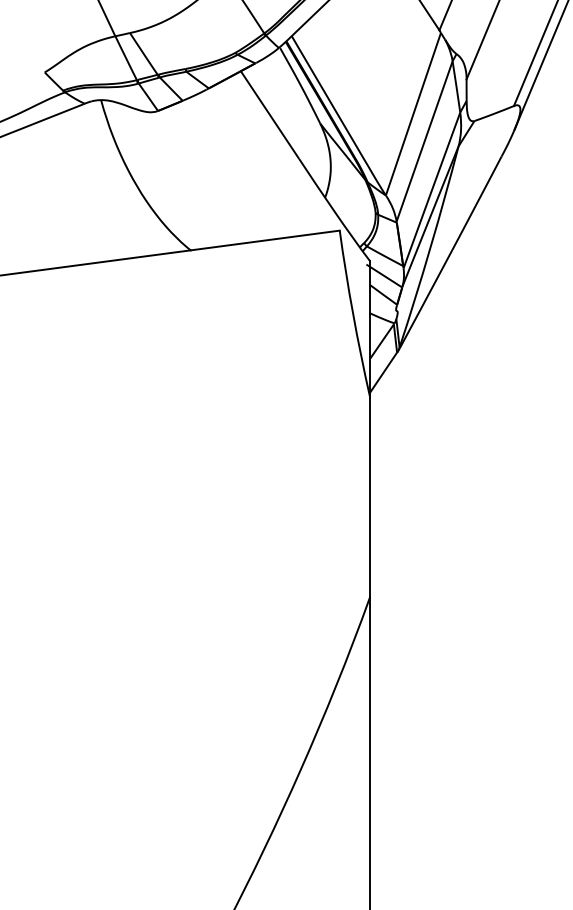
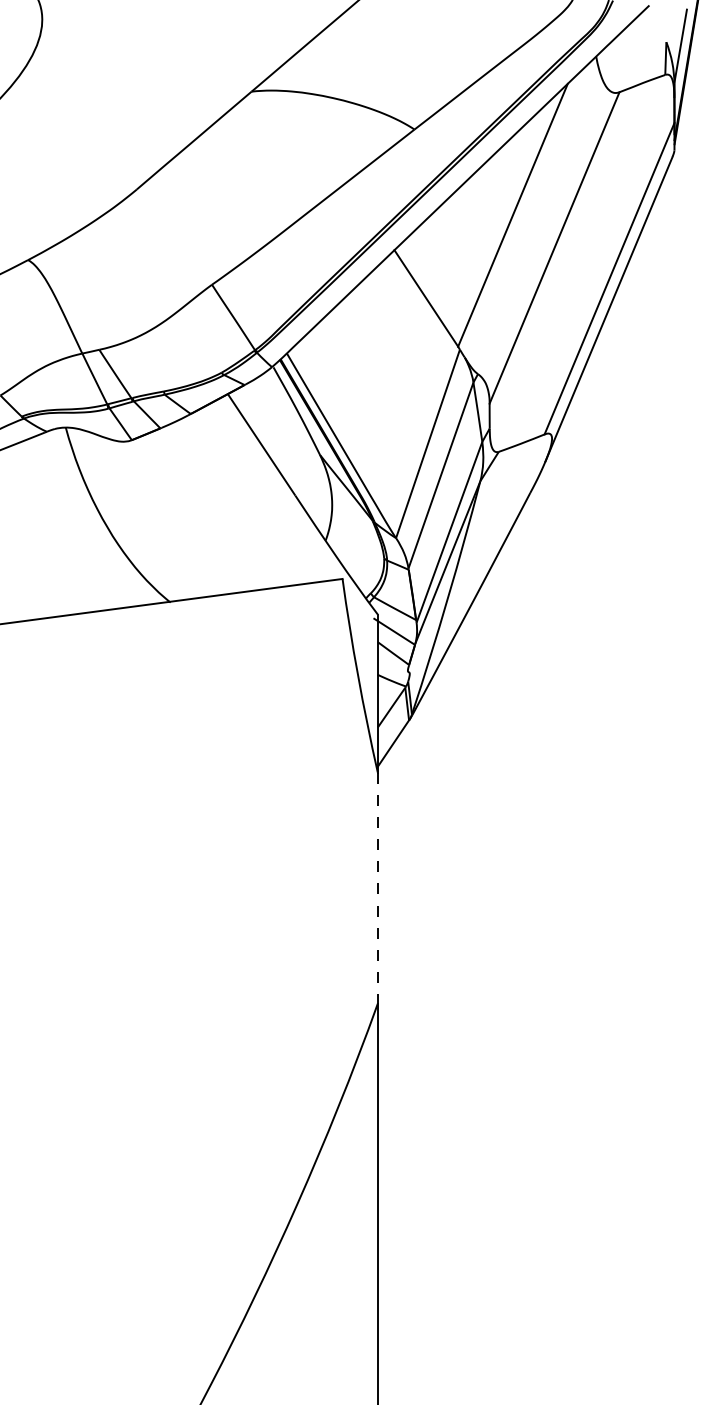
line: (369, 497) -> (377, 888), solid -> dashed

